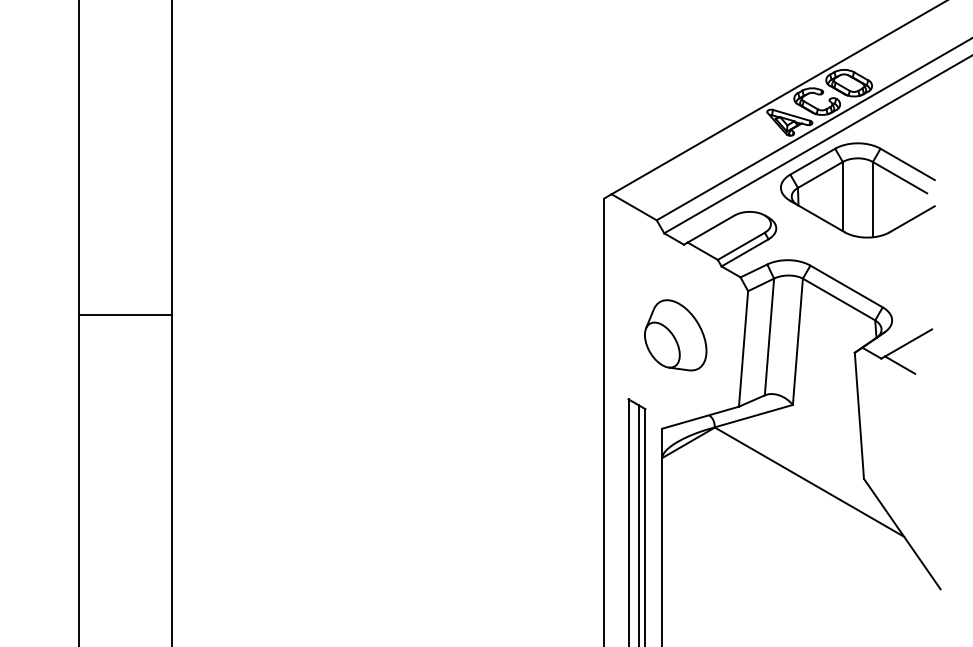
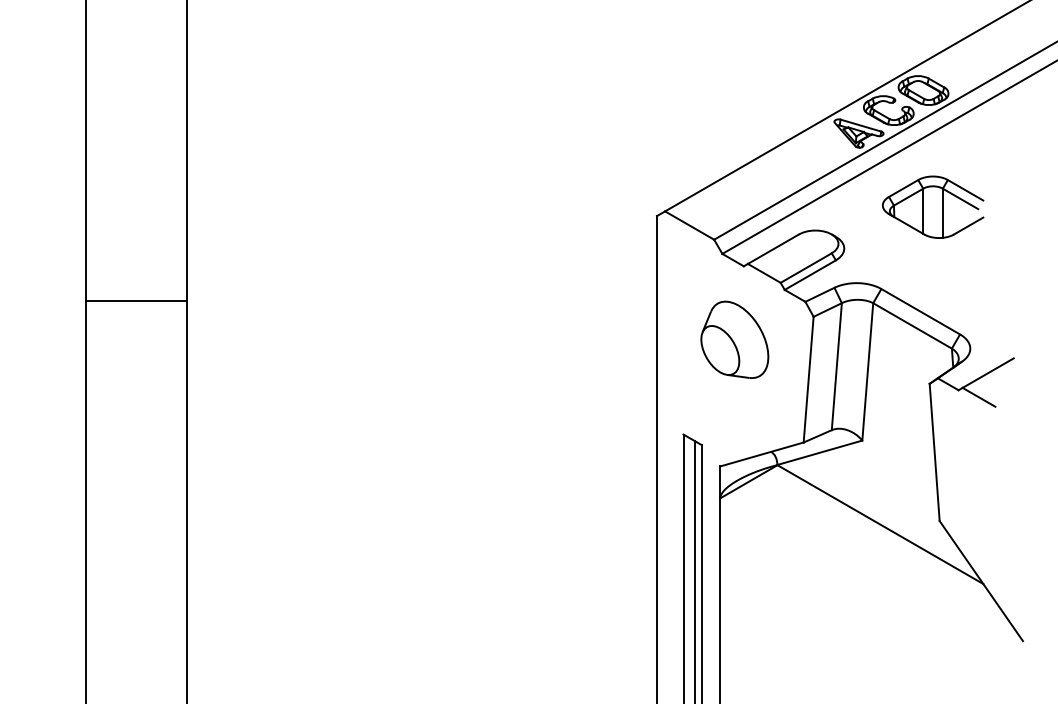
part: (857, 190) -> (932, 207), size x0.6
line: (125, 315) -> (136, 300), moved
part: (675, 335) -> (734, 340), moved

